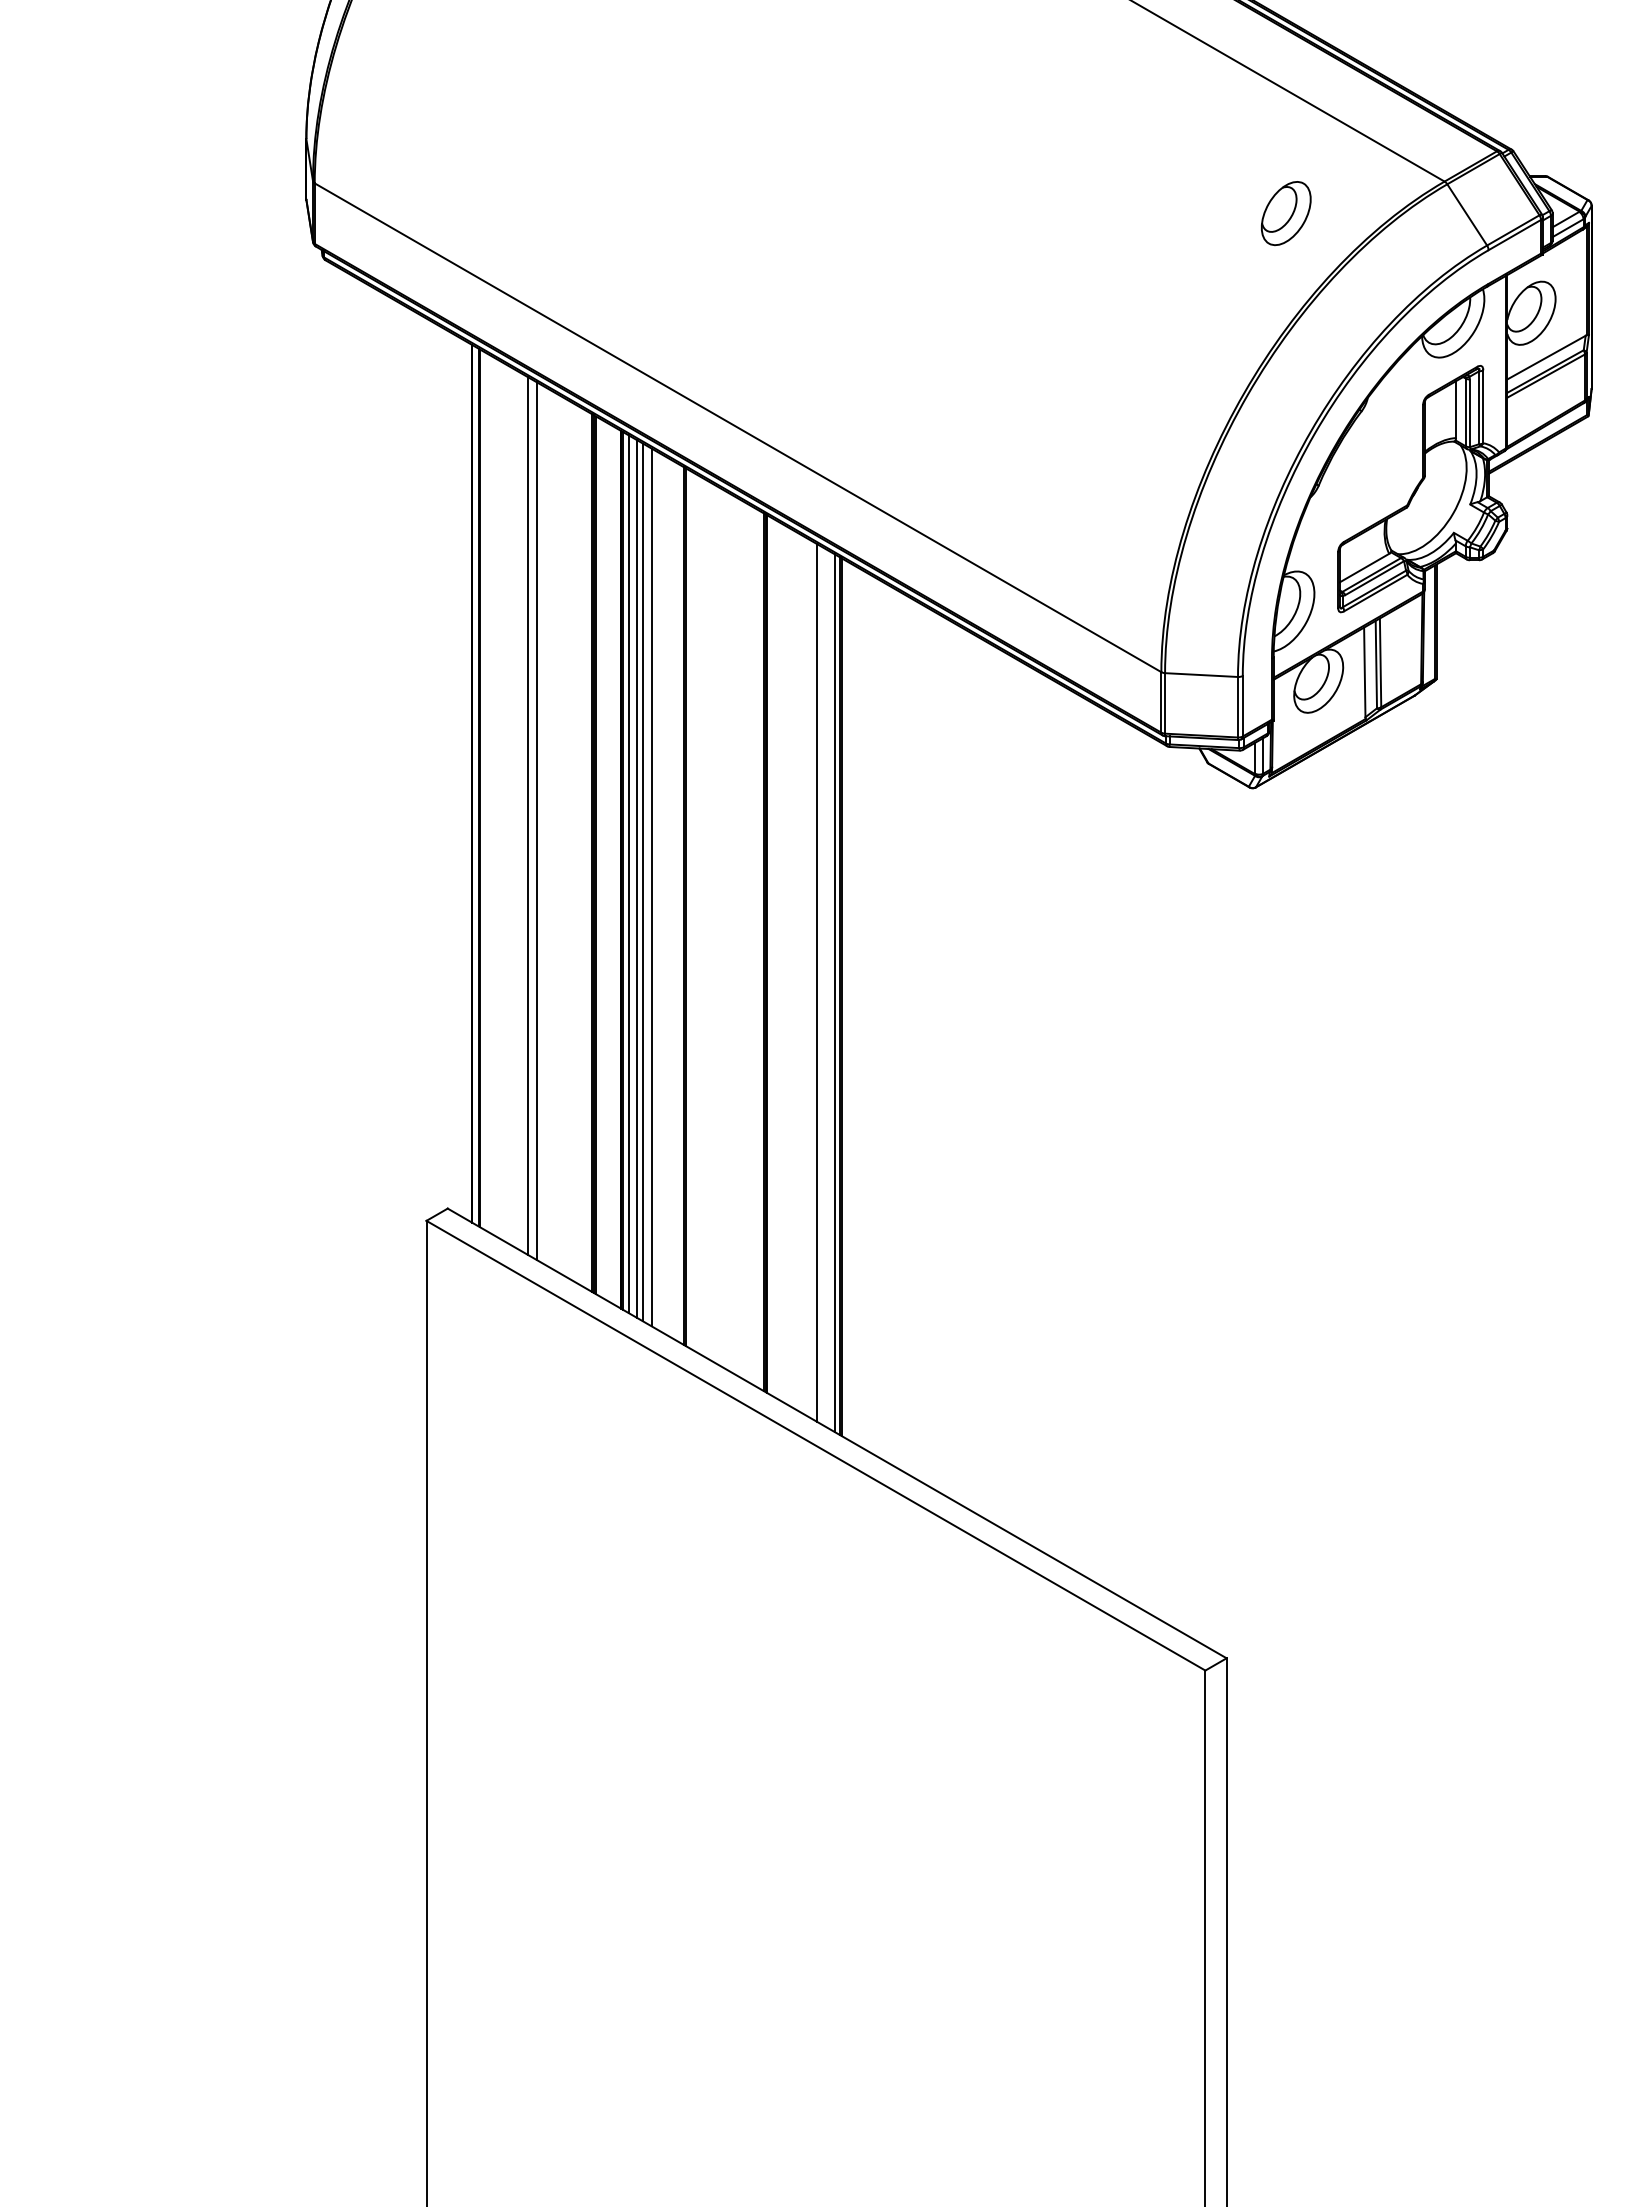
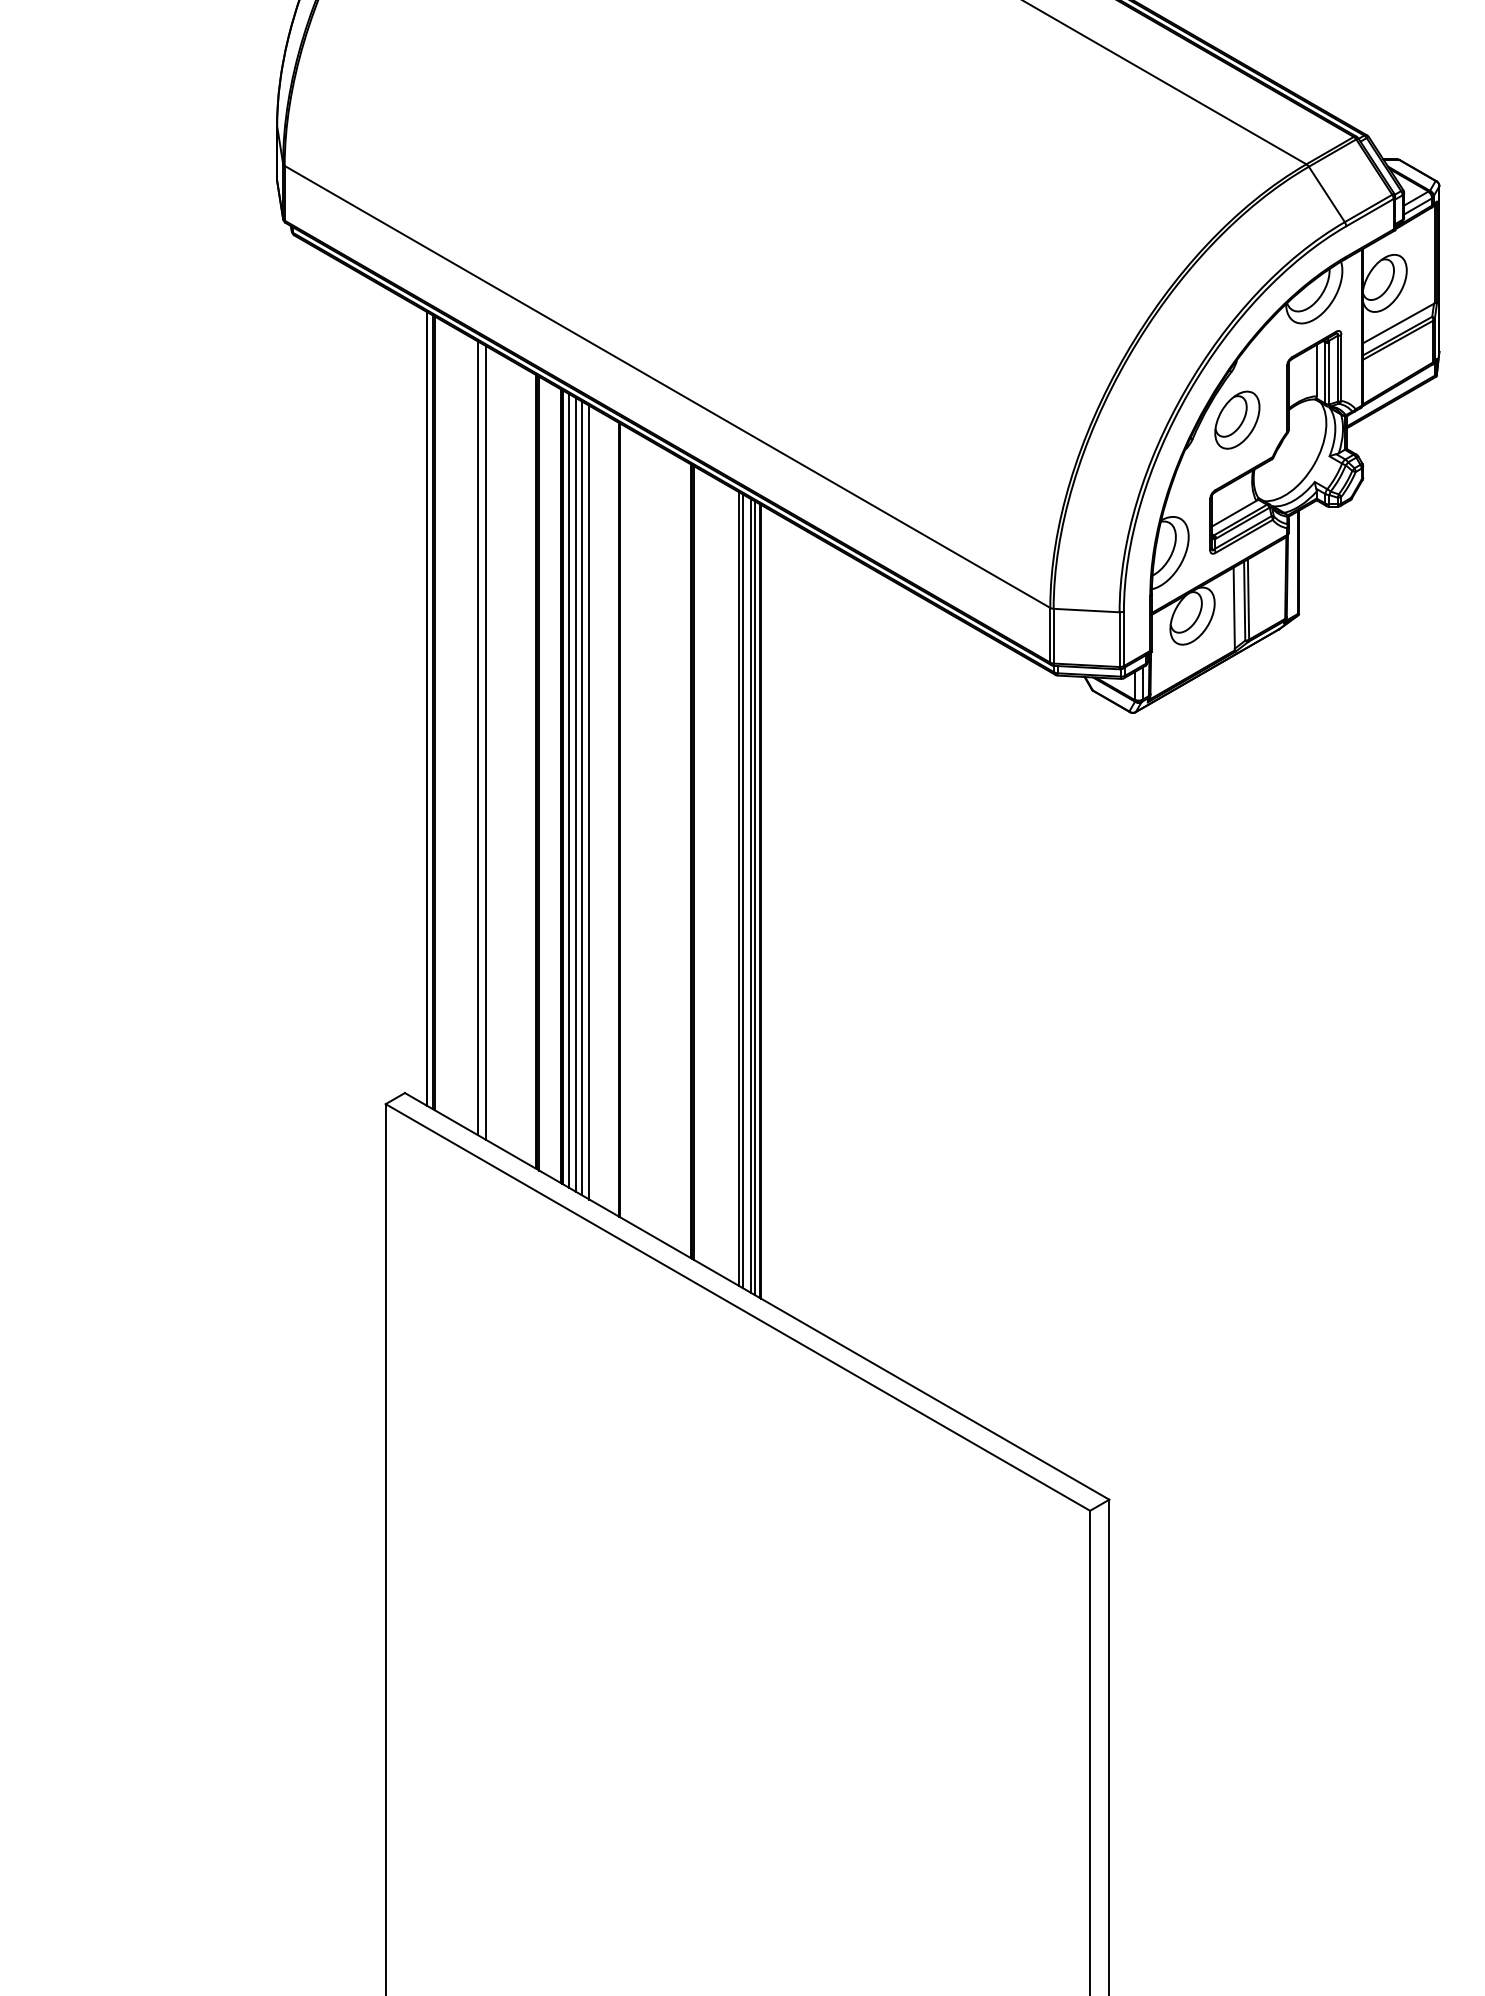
part: (1286, 213) -> (1237, 420), moved
line: (821, 985) -> (742, 891), added
line: (830, 990) -> (751, 895), added

